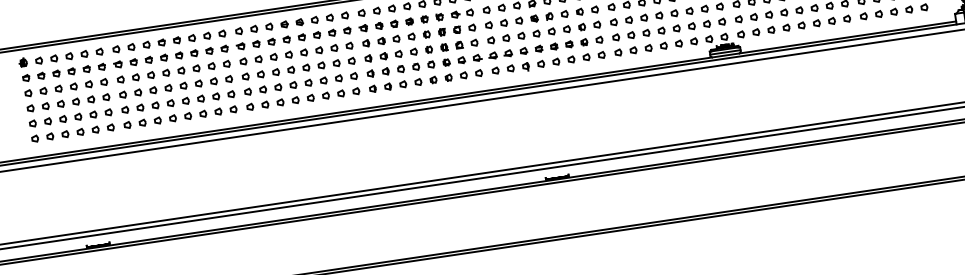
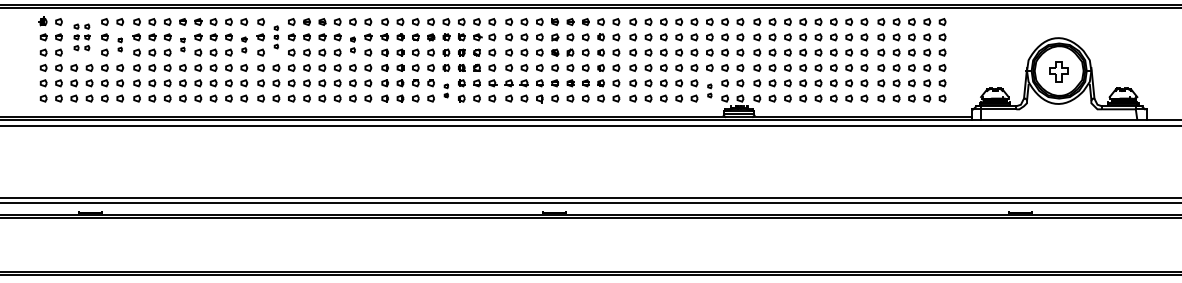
part: (692, 33) -> (709, 90), size x0.6
part: (332, 40) -> (352, 44), size x0.7
part: (256, 44) -> (276, 37), size x0.6
part: (225, 56) -> (244, 44), size x0.7
part: (164, 65) -> (182, 44), size x0.6
part: (63, 72) -> (81, 37), size x0.7
part: (432, 72) -> (446, 90), size x0.6
part: (103, 74) -> (120, 44), size x0.6

